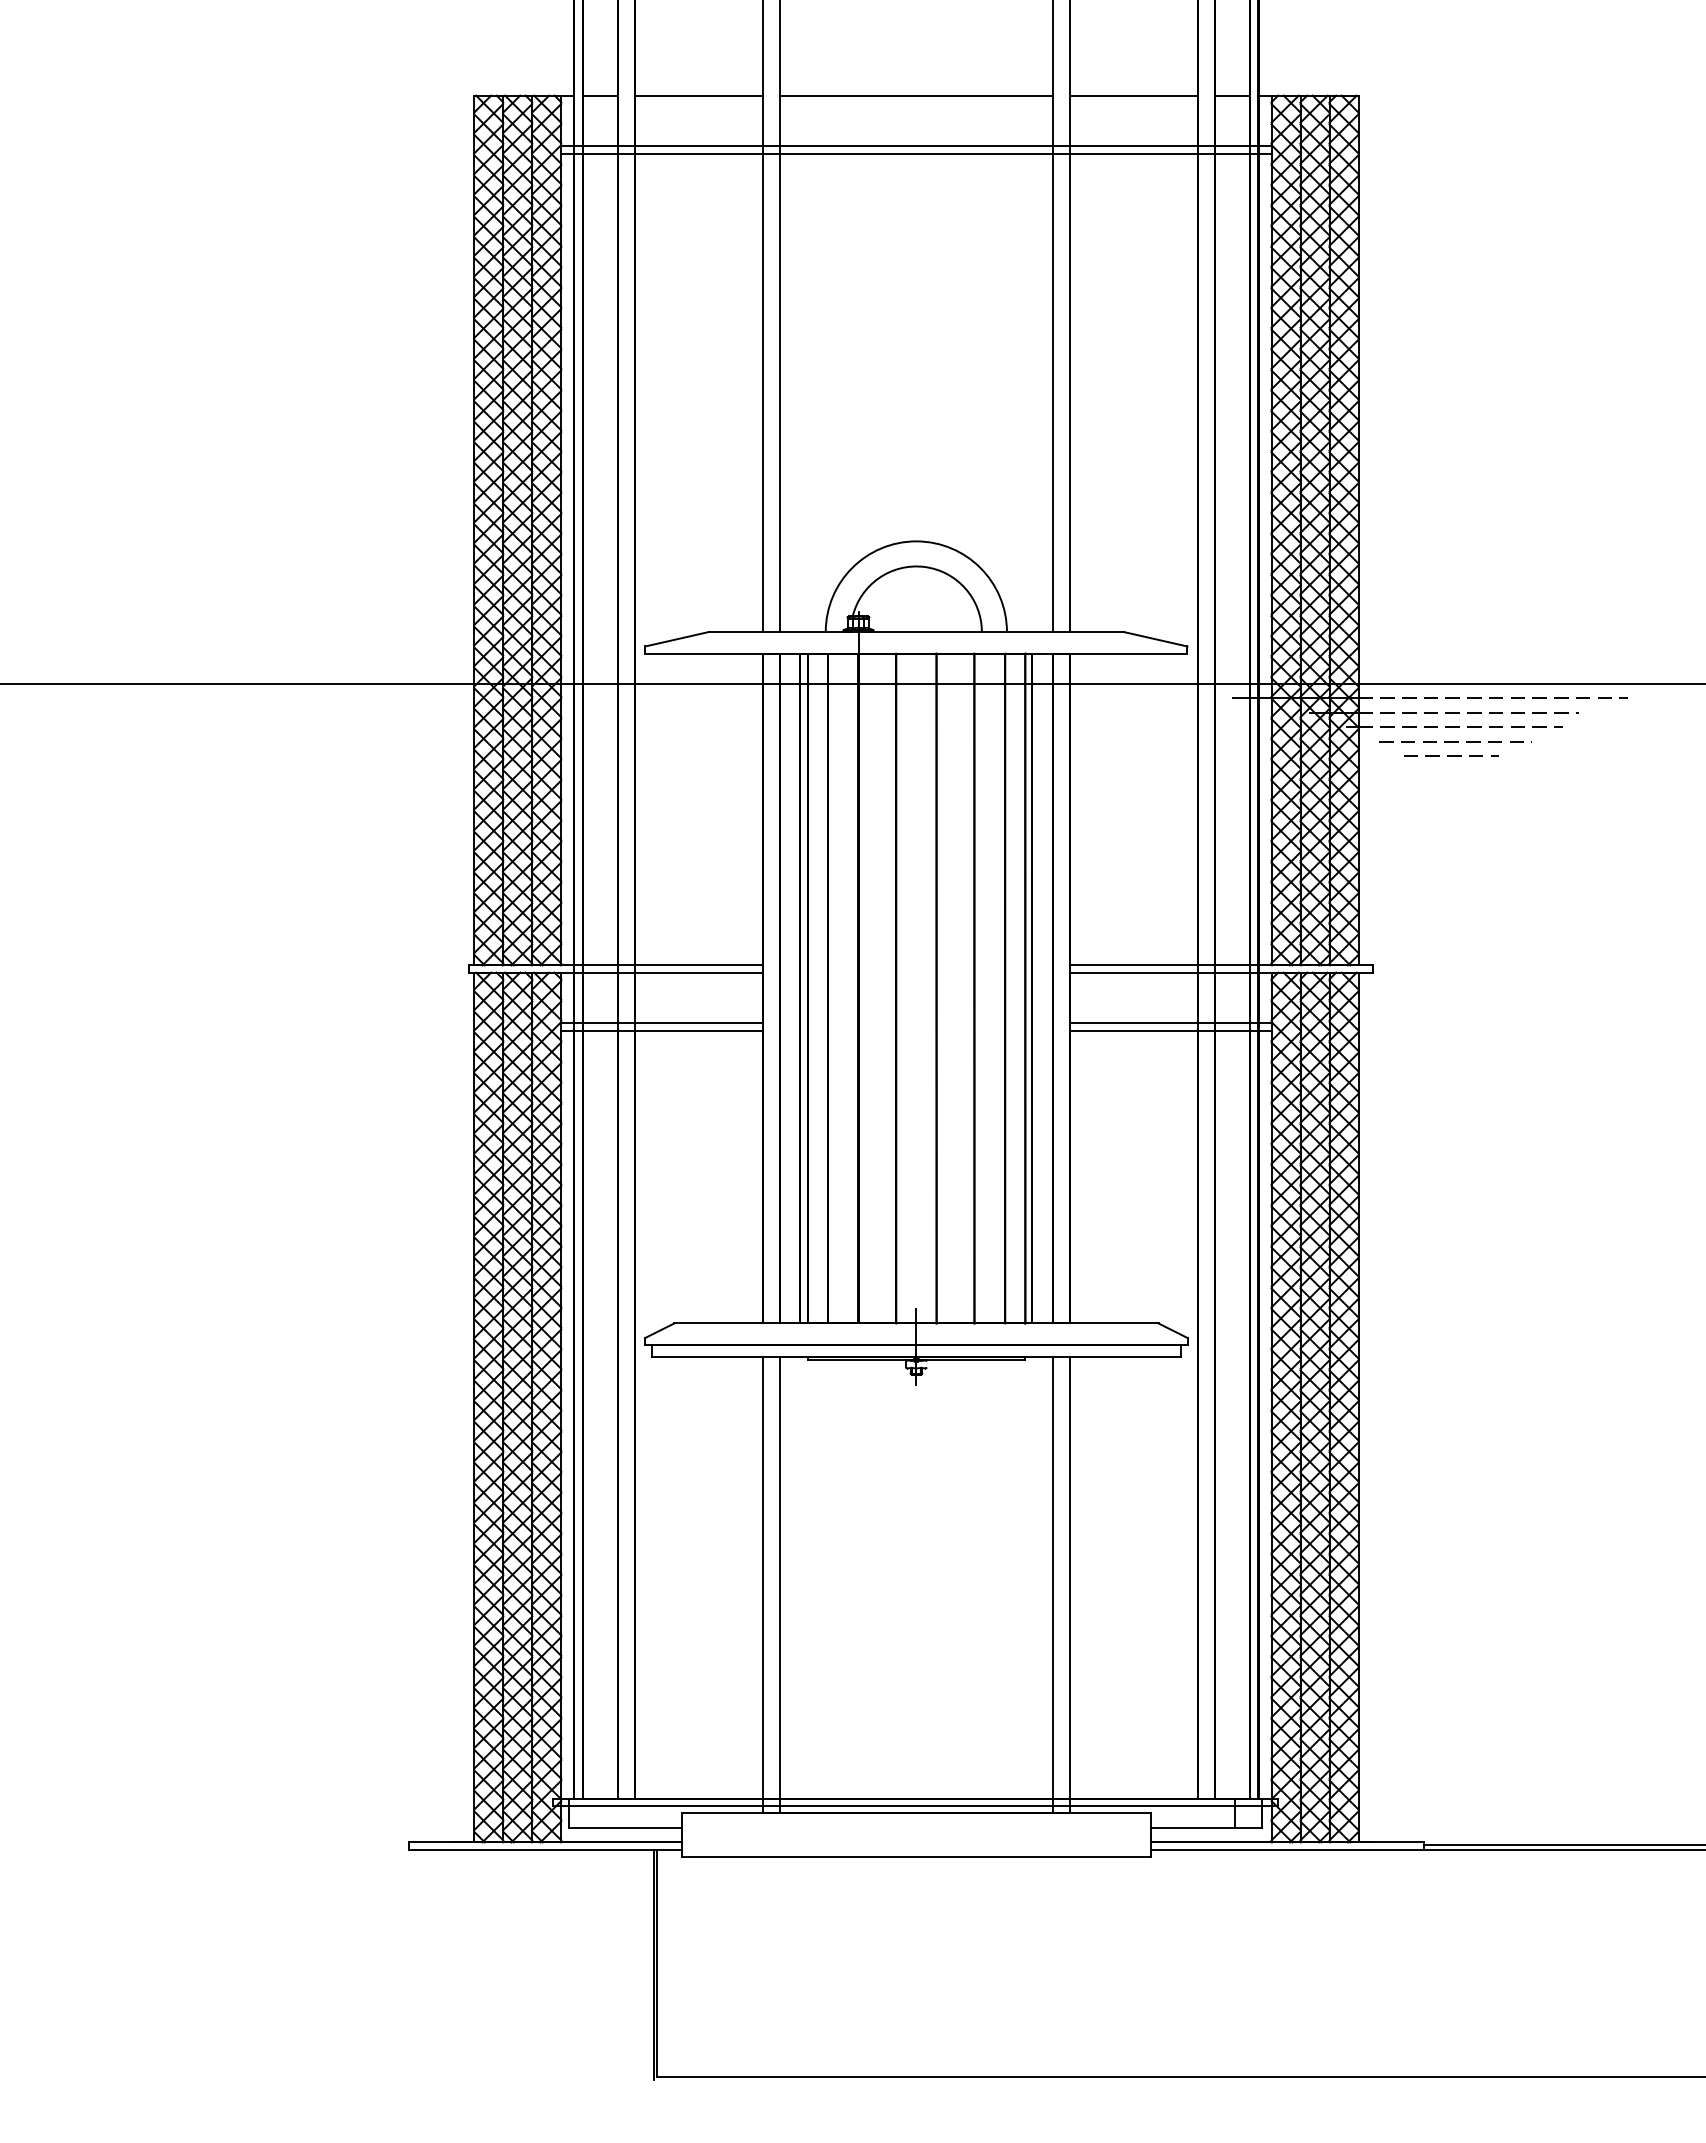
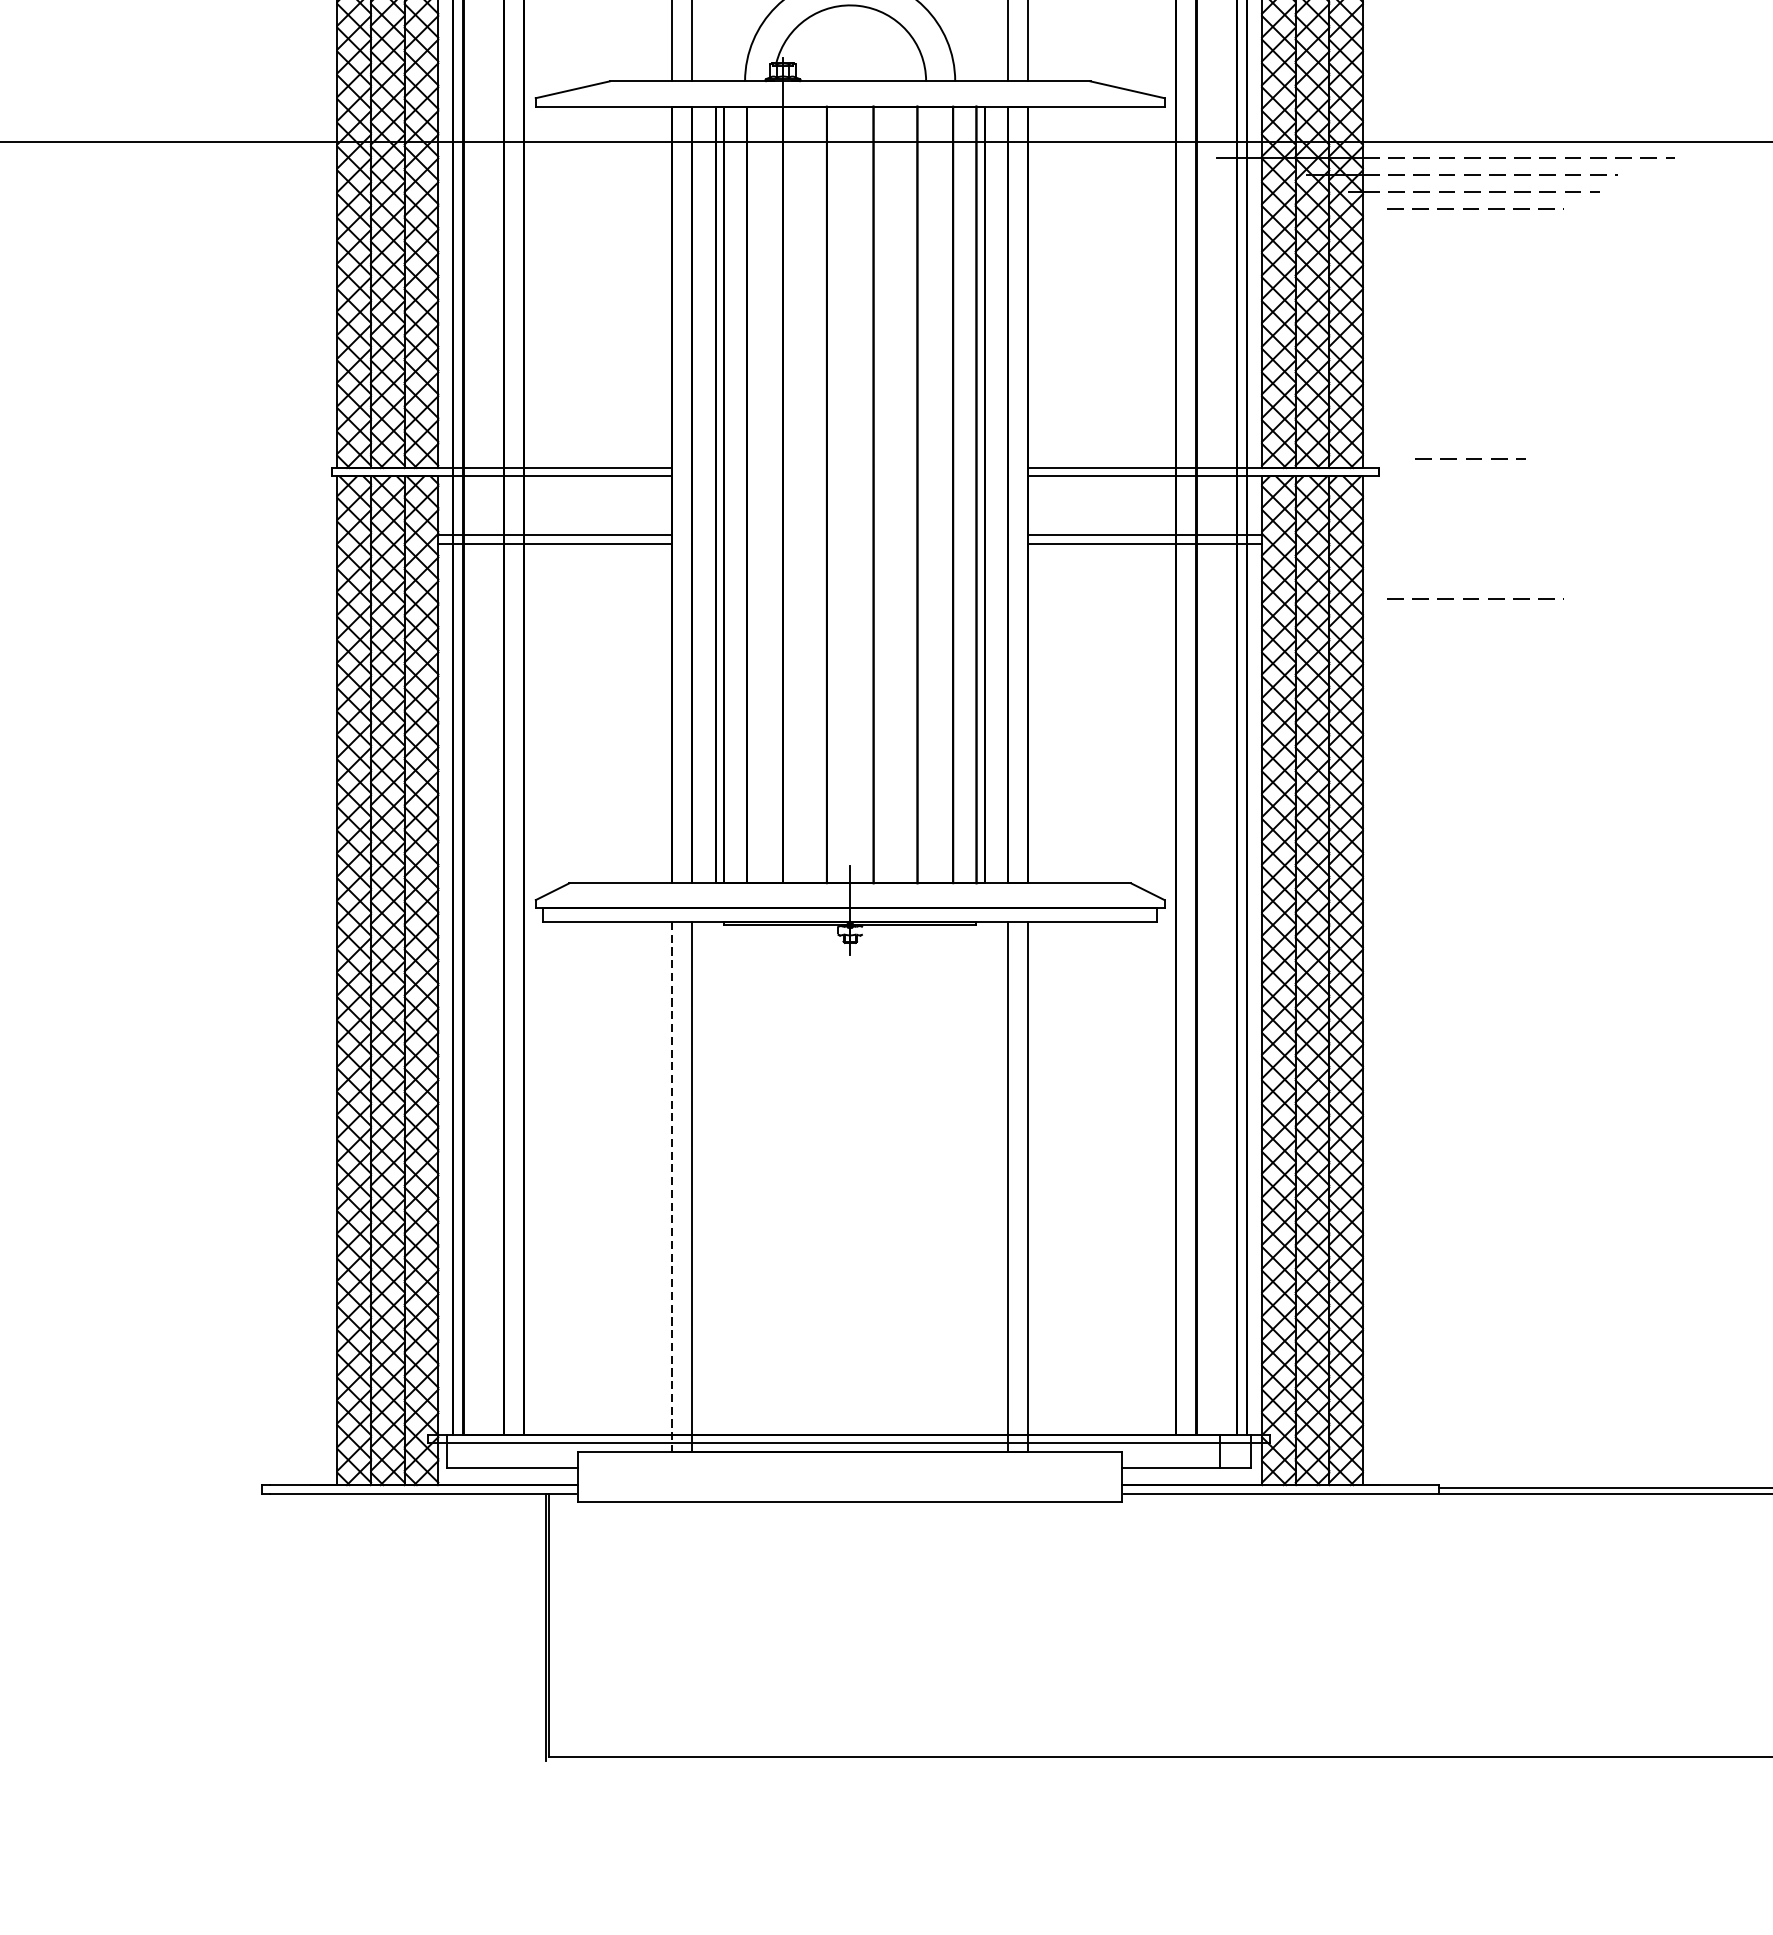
line: (1451, 755) -> (1470, 457), moved
line: (1455, 1078) -> (1475, 599), added
line: (762, 1585) -> (671, 1187), solid -> dashed

